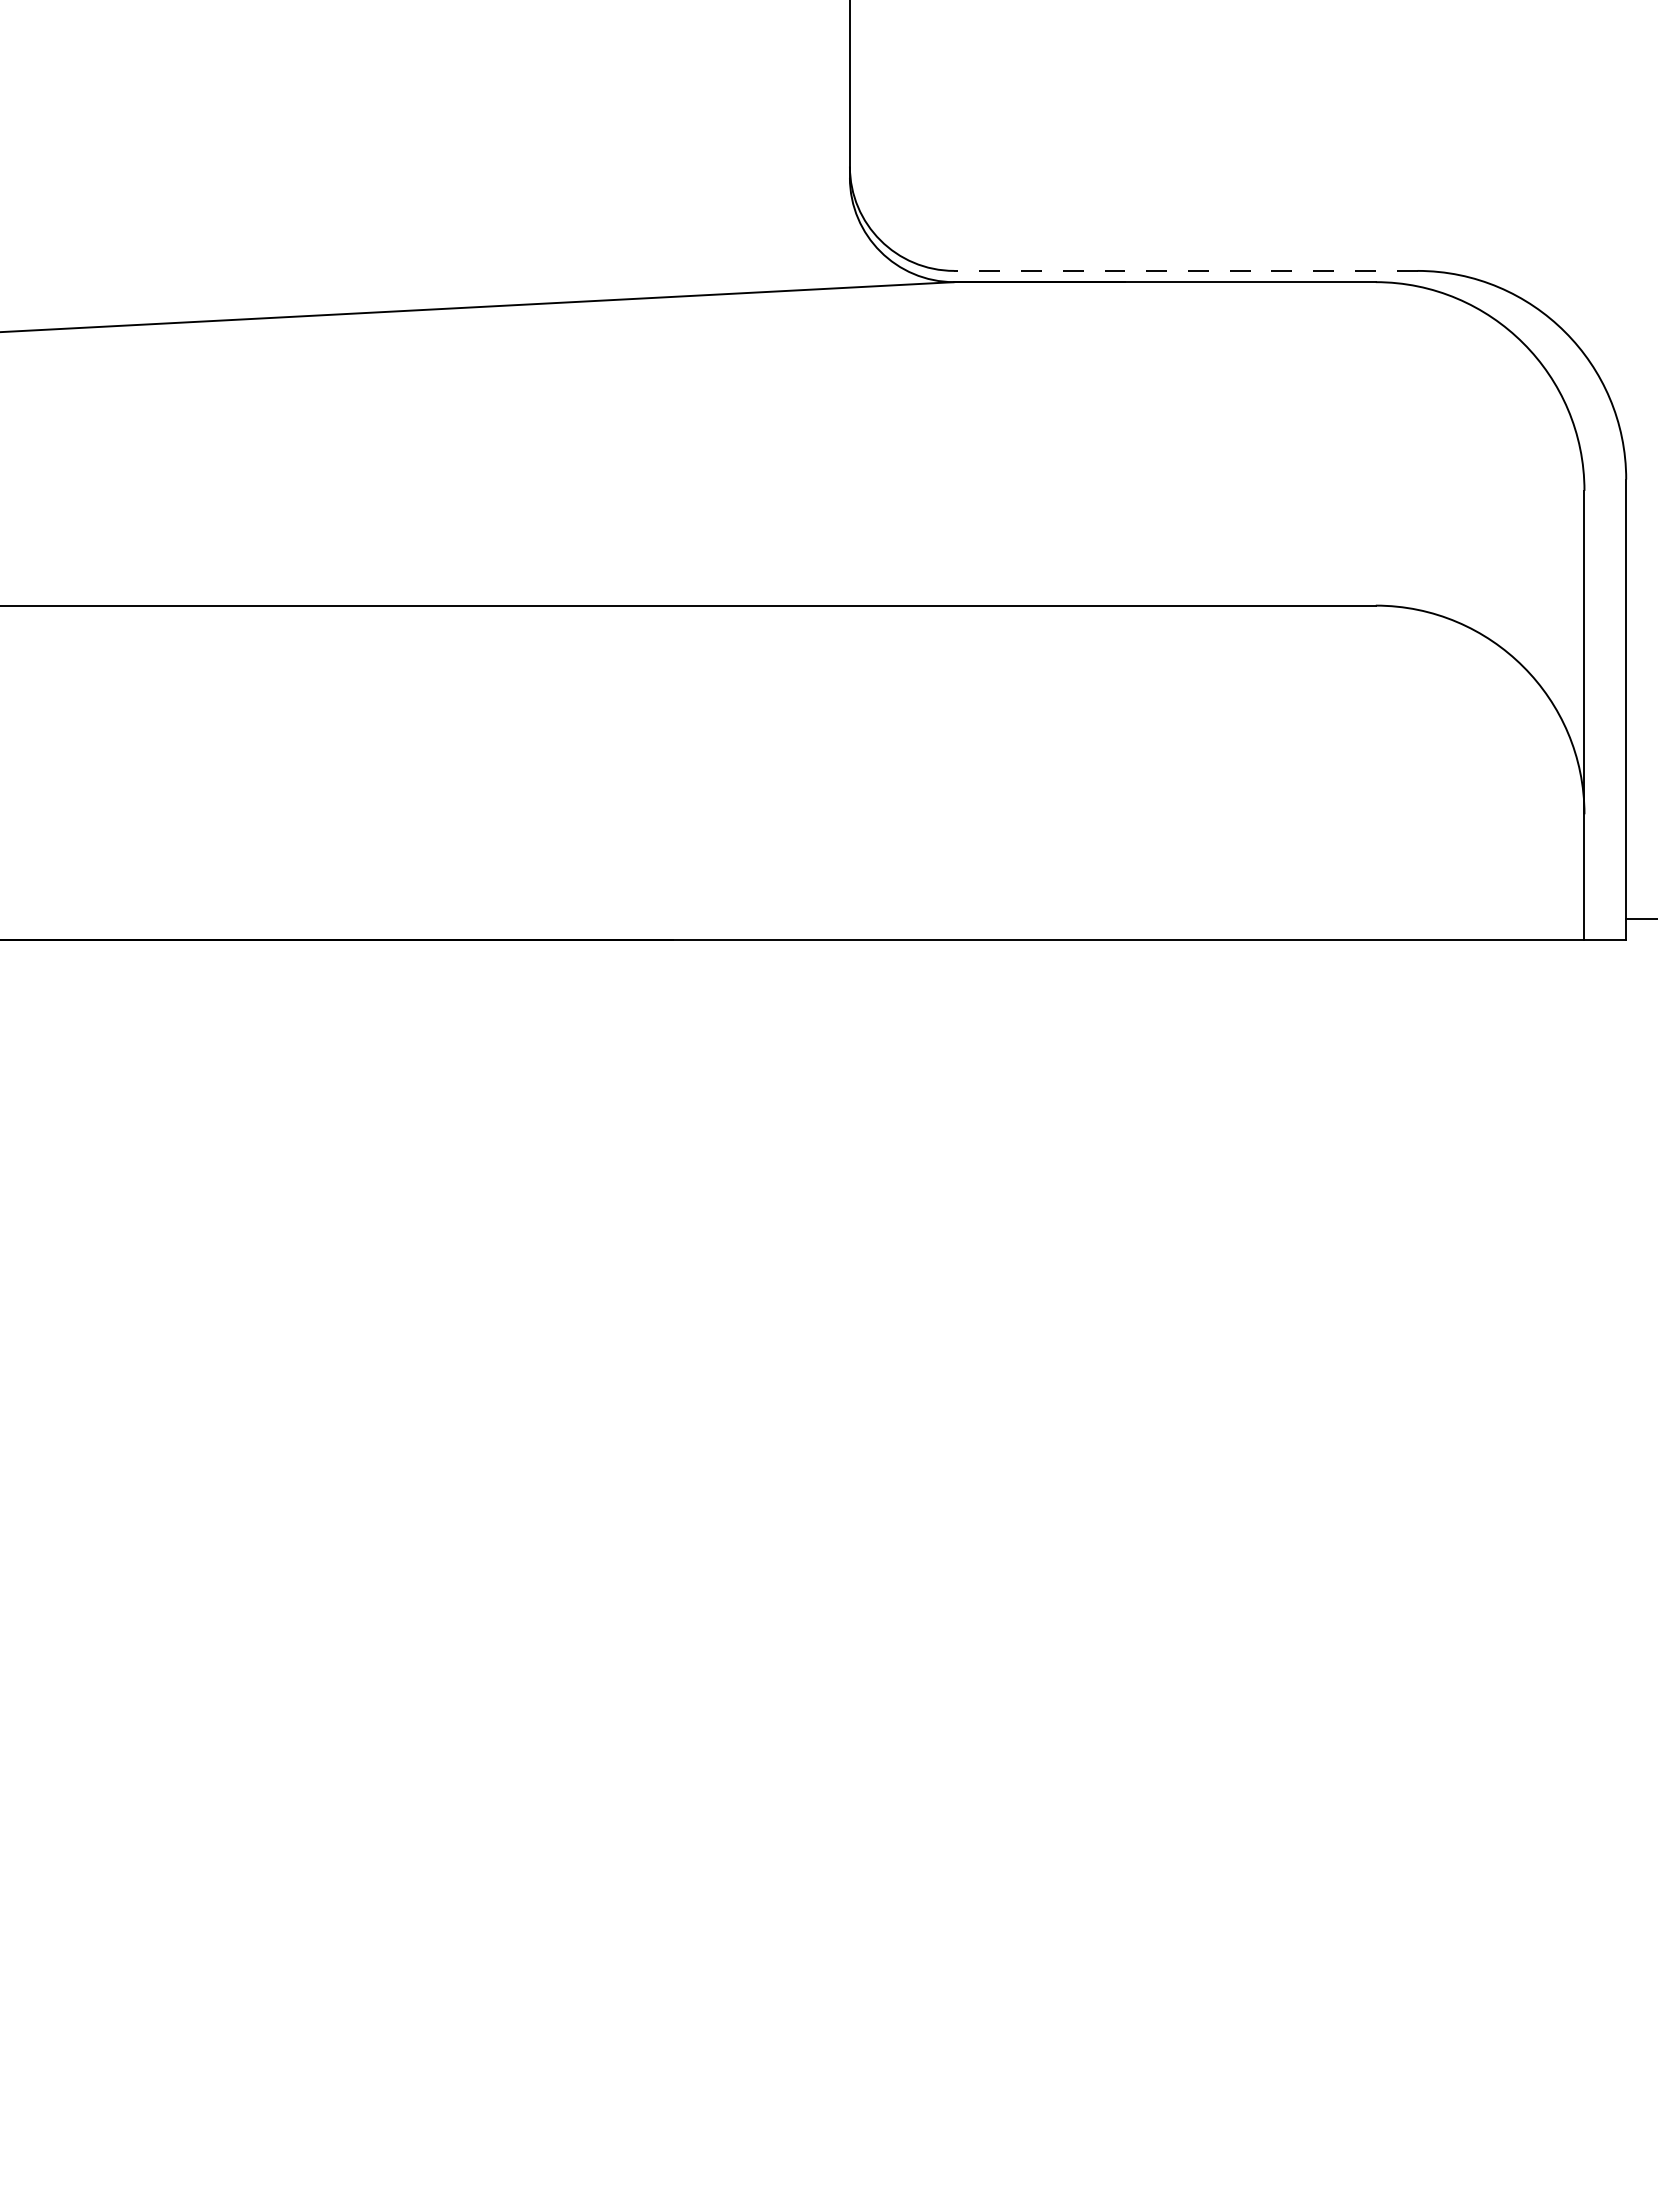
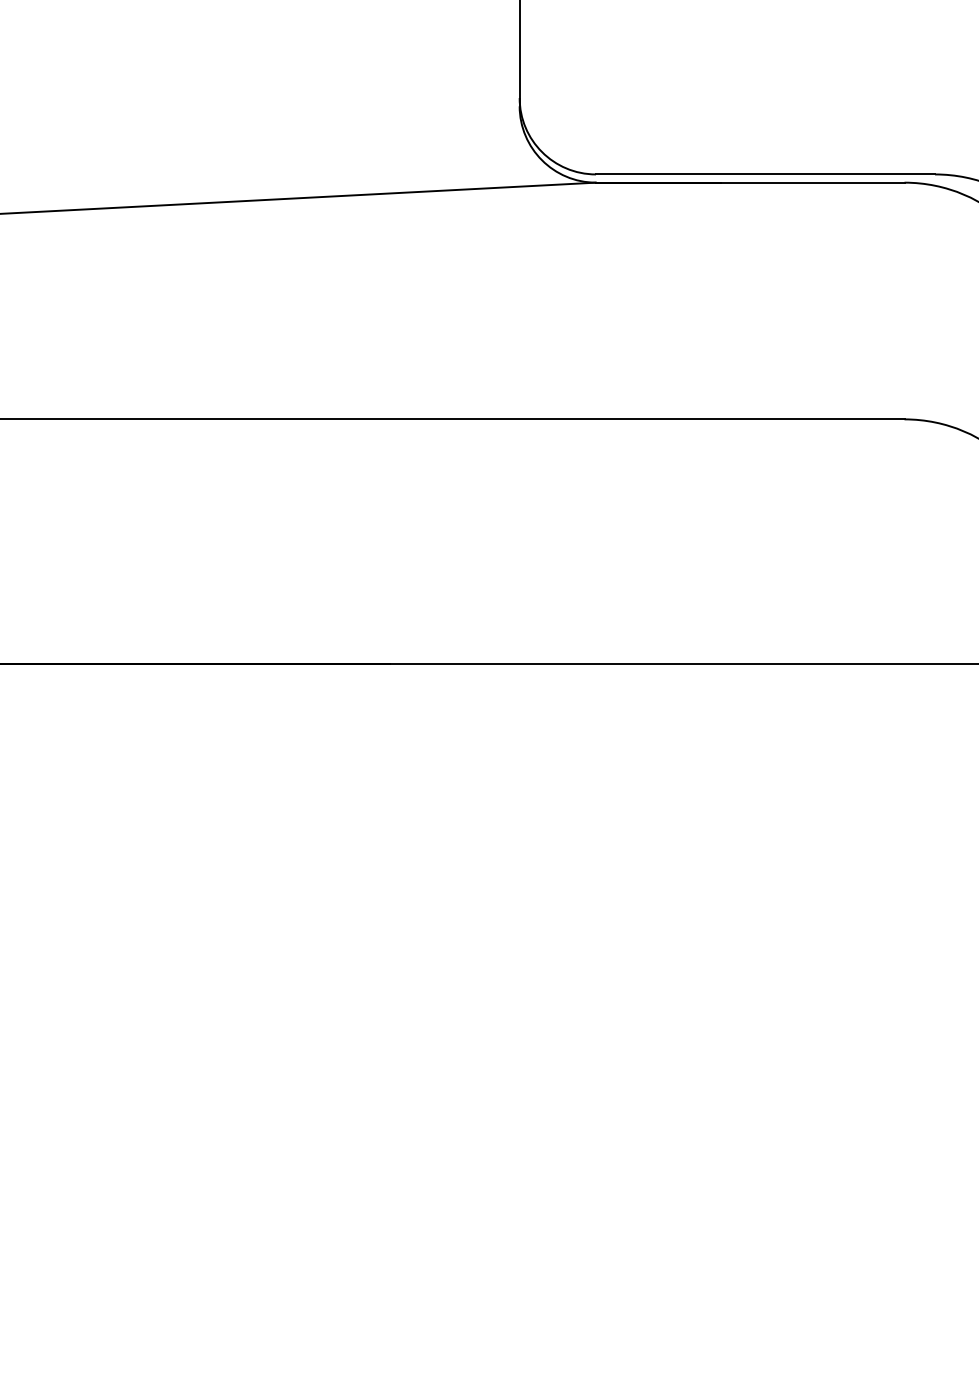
line: (1185, 270) -> (765, 174), dashed -> solid

